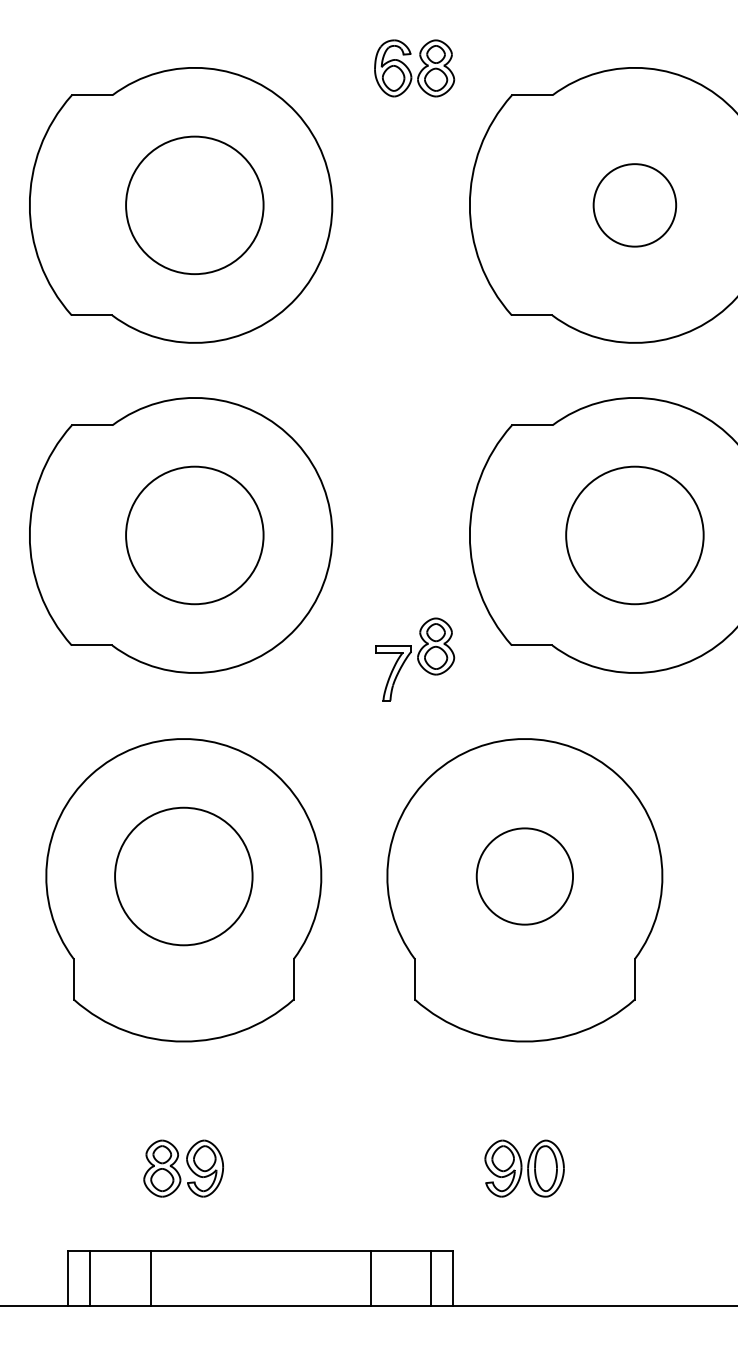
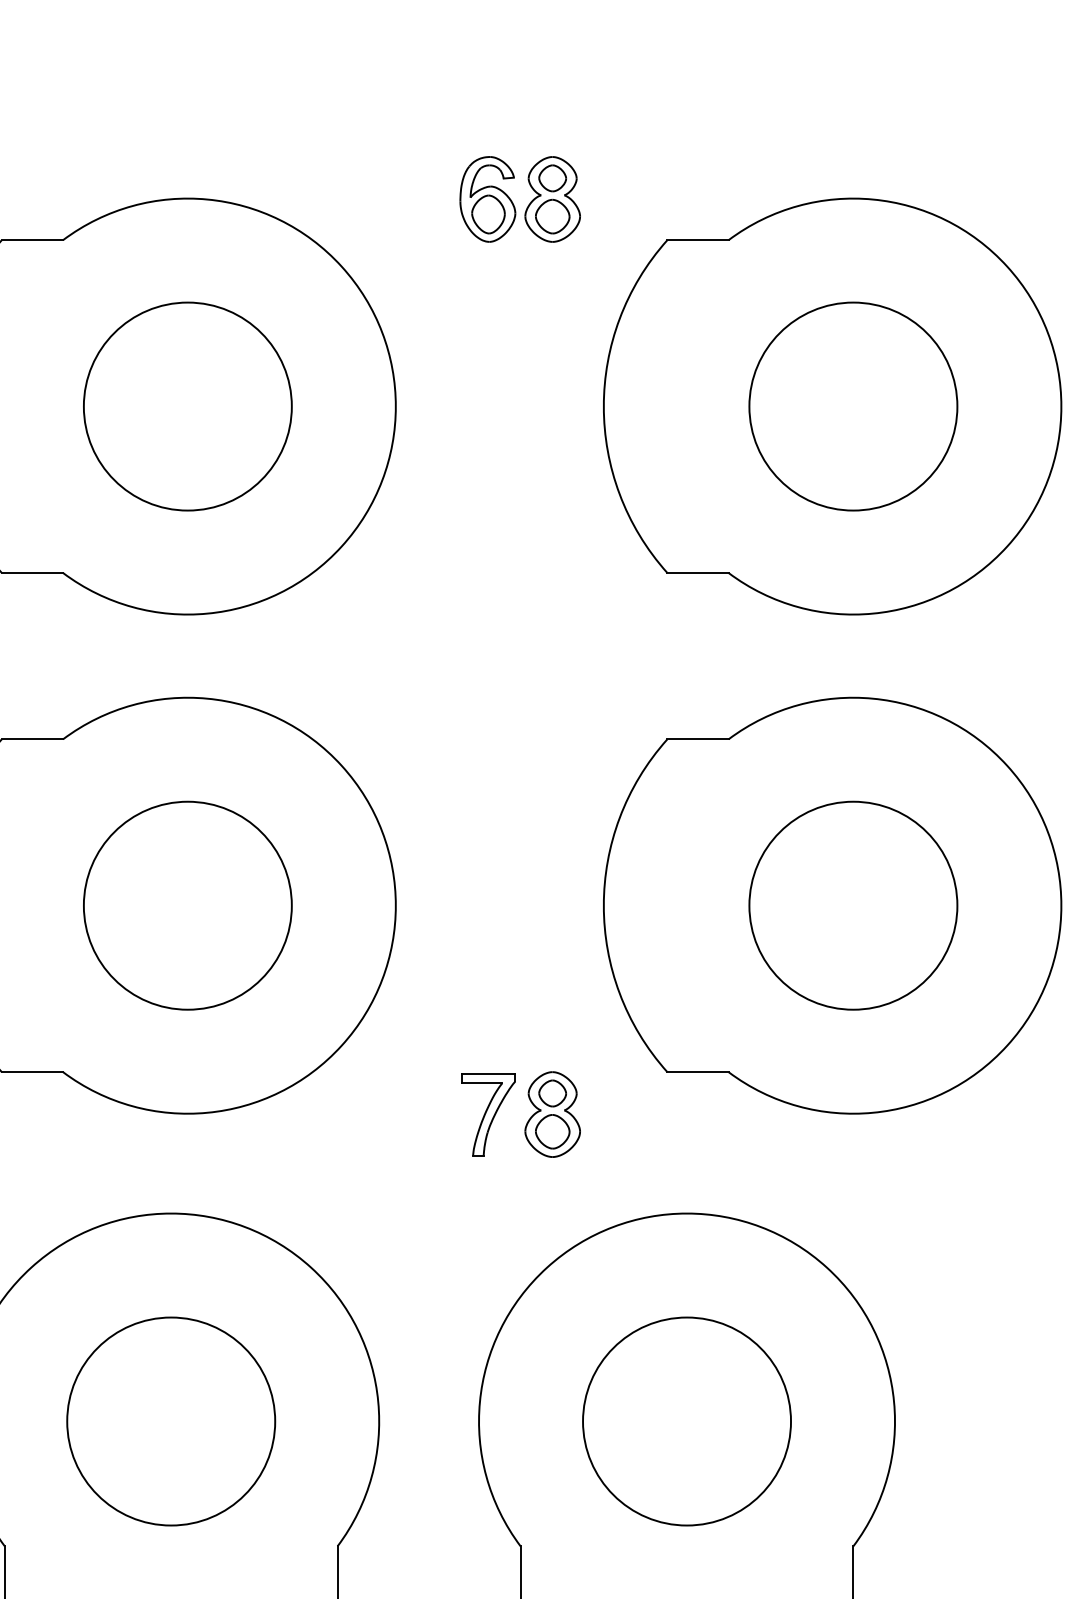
circle: (634, 205) -> (852, 406), size x1.67
part: (436, 646) -> (553, 1114), moved
circle: (524, 876) -> (686, 1421), size x1.43

